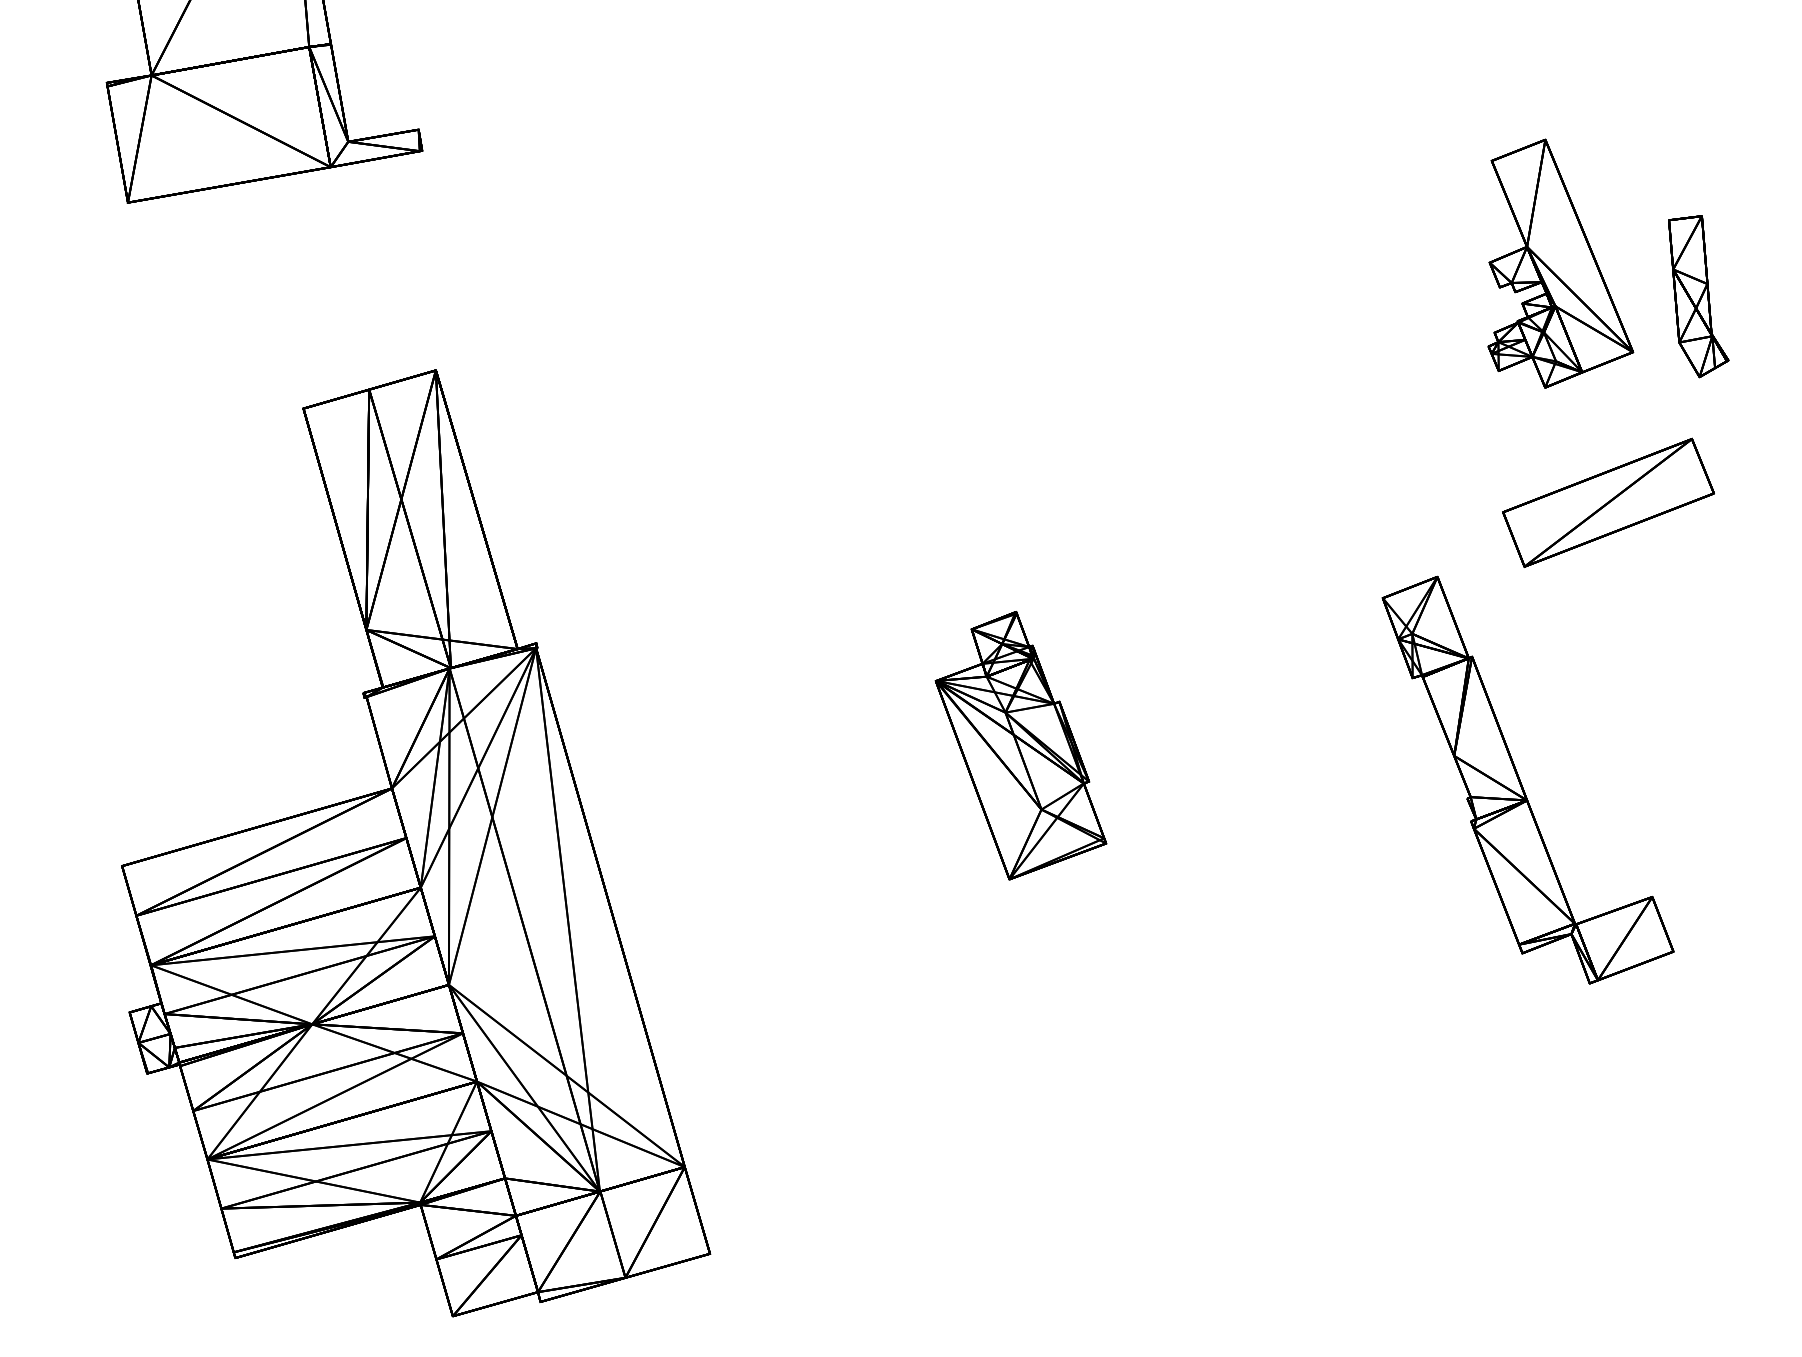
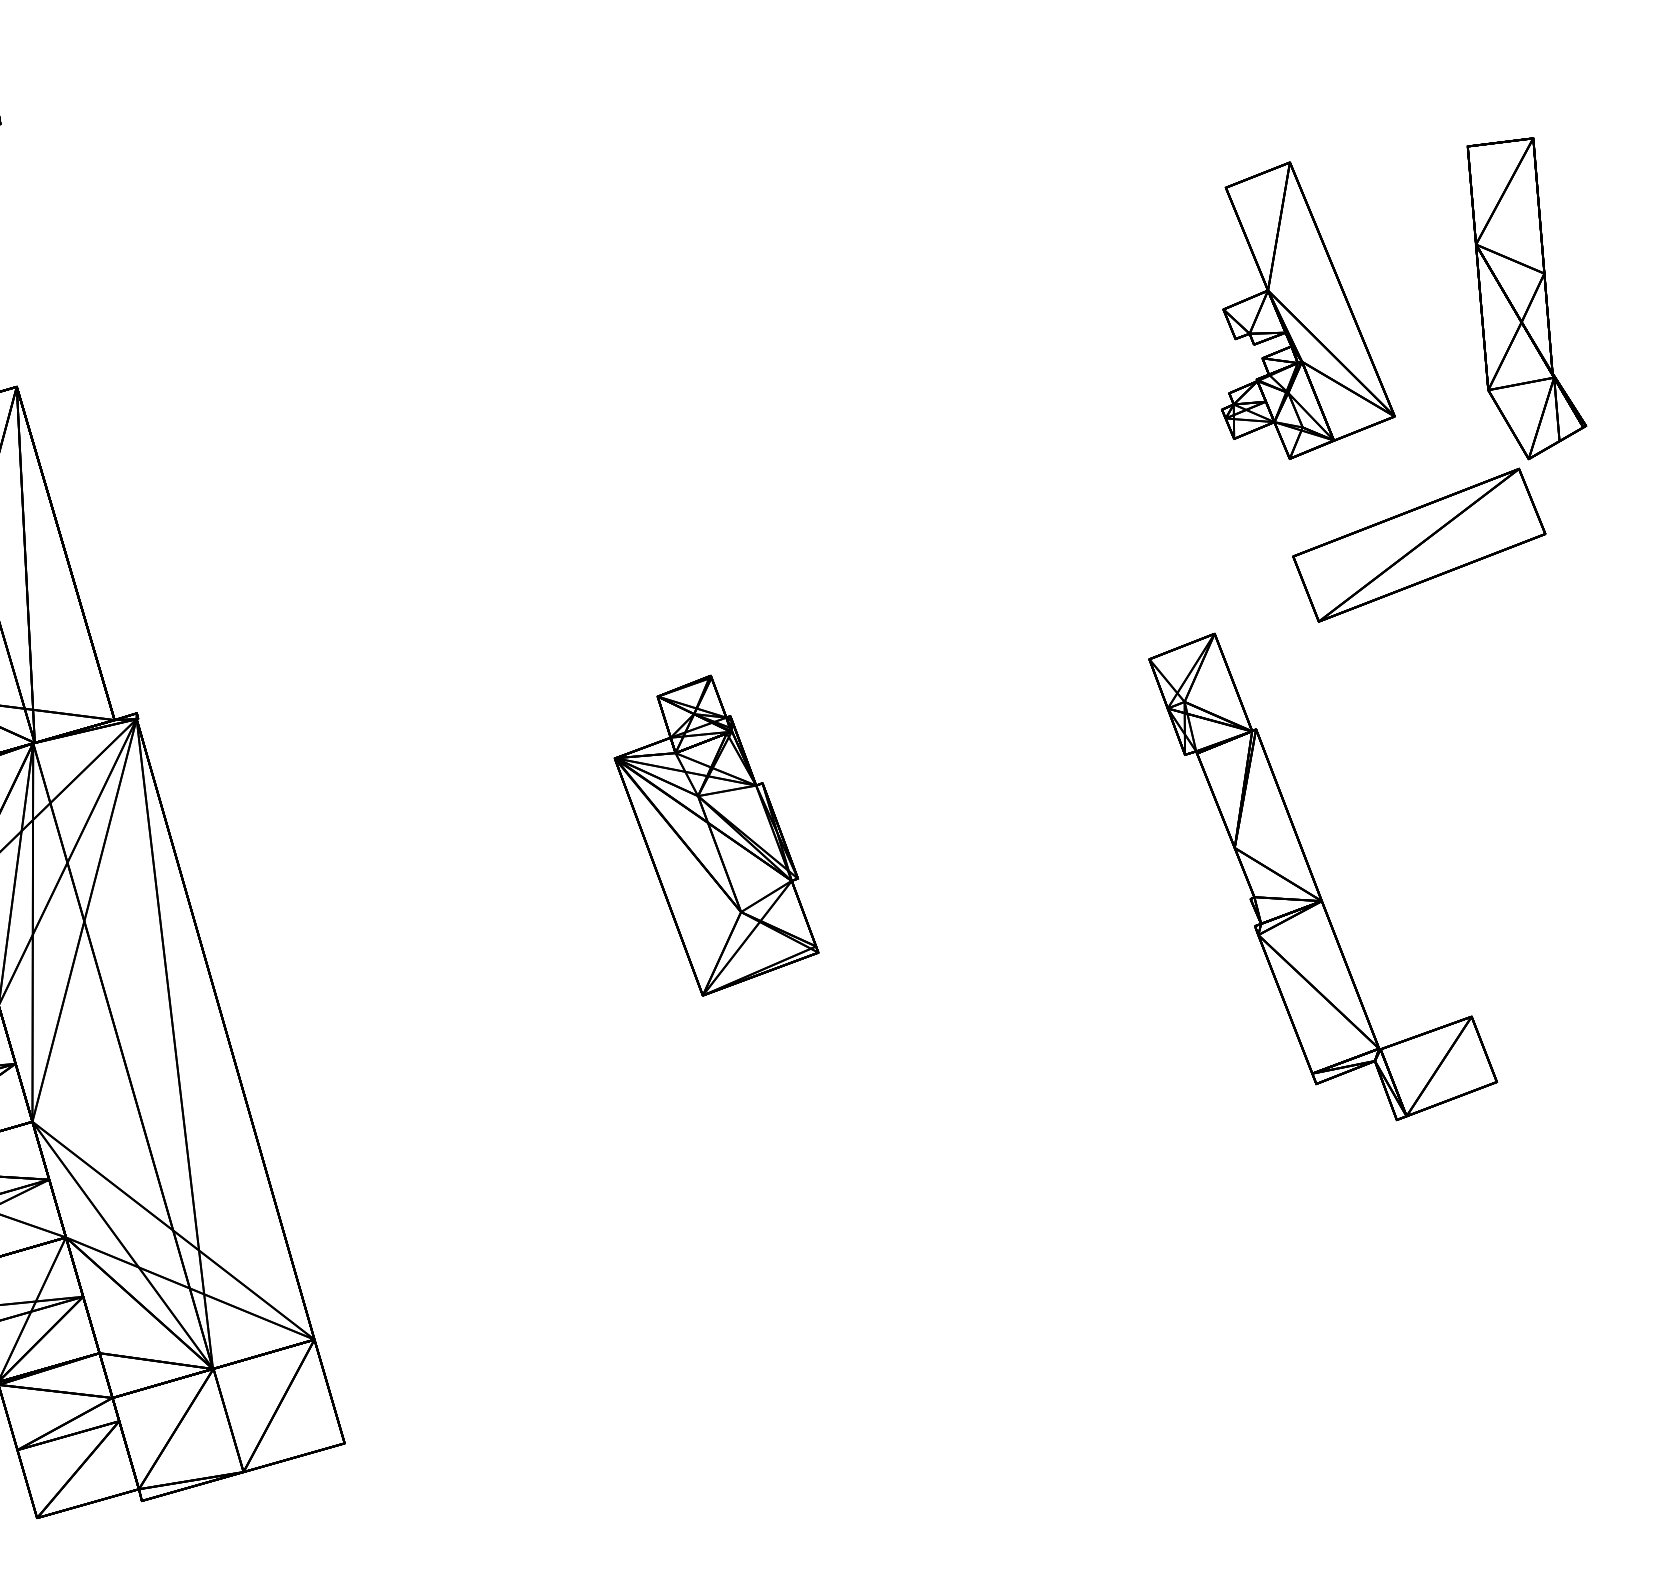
part: (1560, 263) -> (1308, 310), moved
part: (1698, 296) -> (1526, 298), size x1.67

